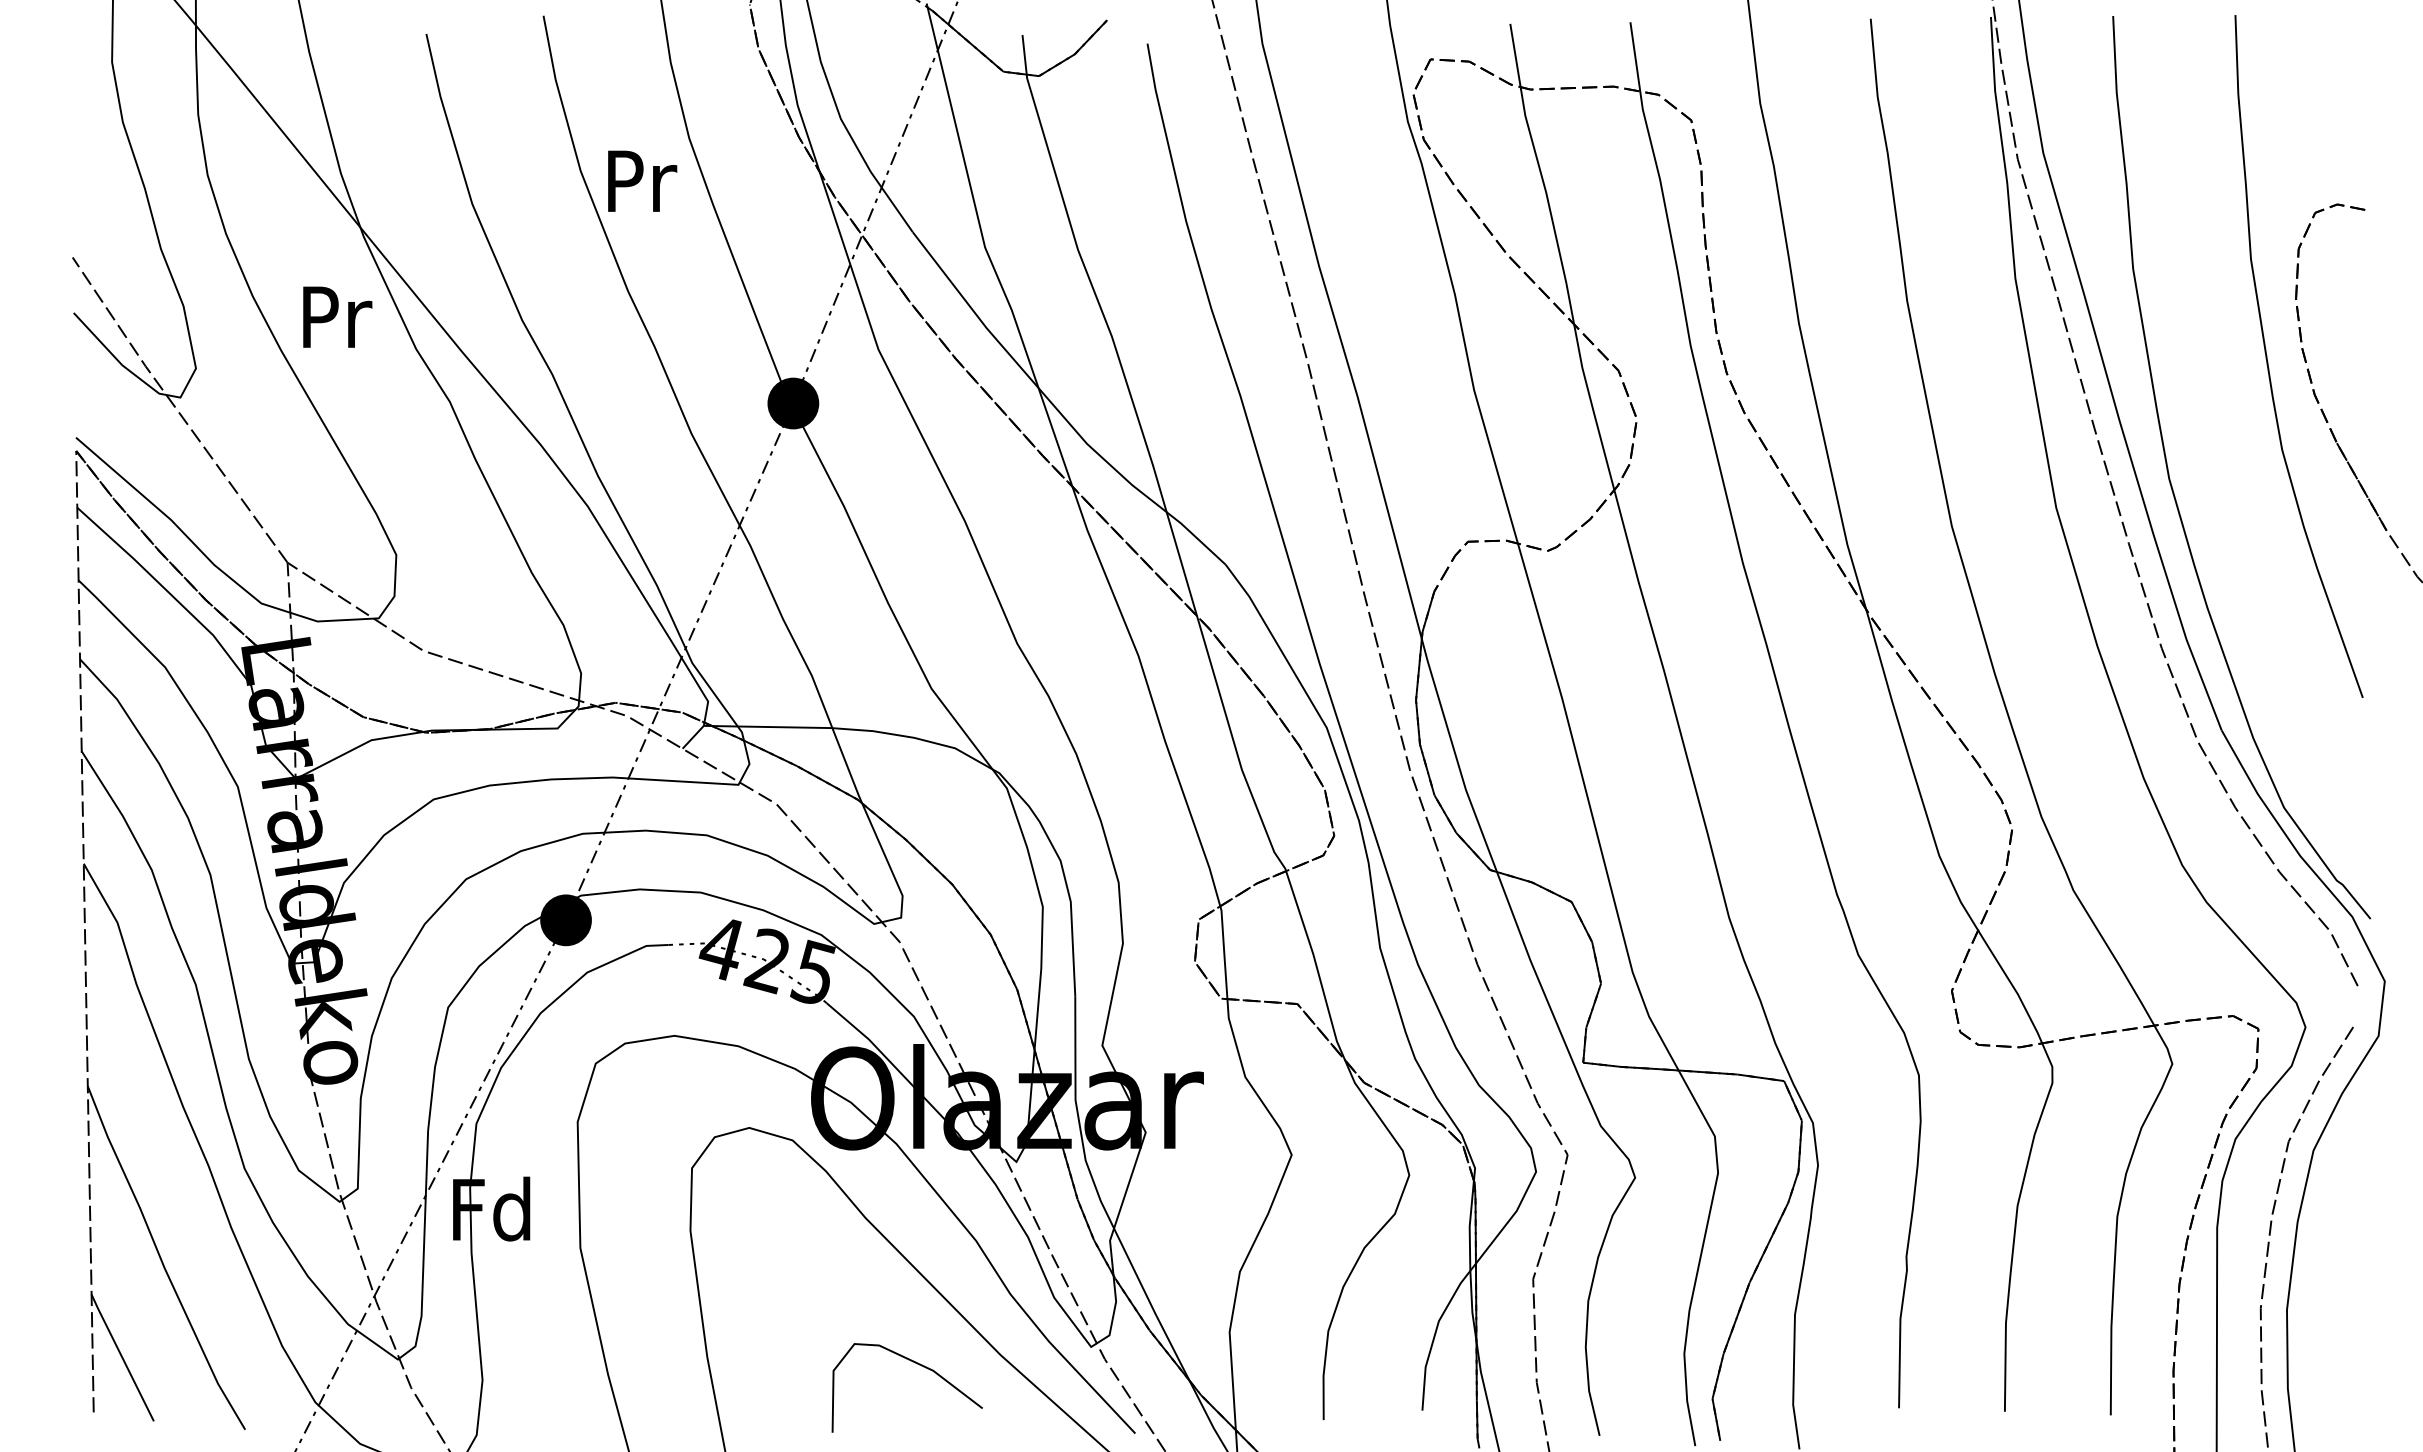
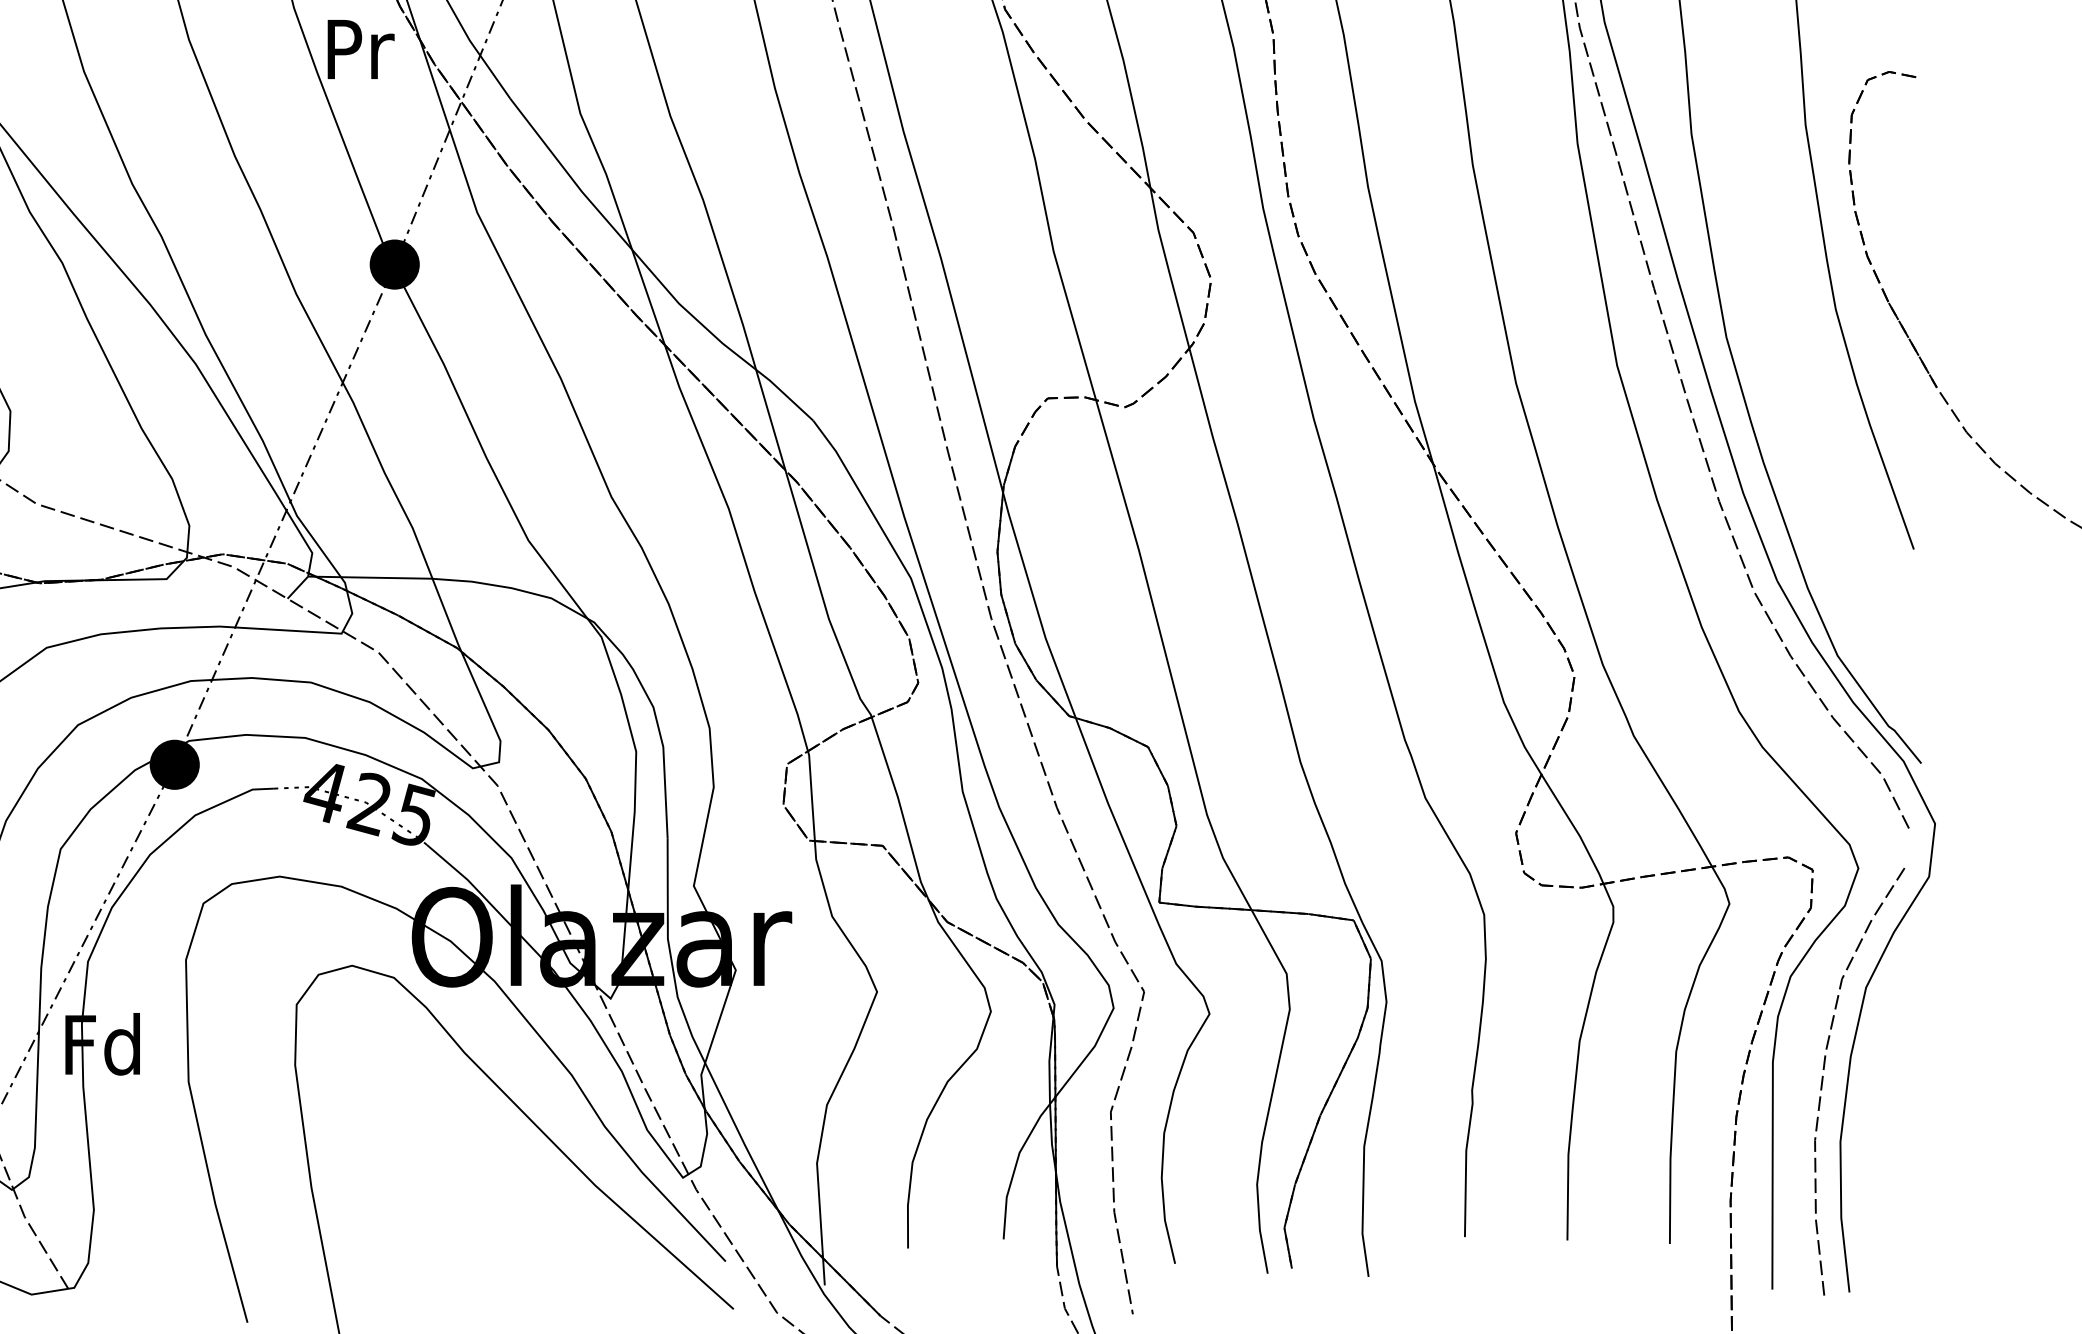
text: (642, 180) -> (361, 48), moved
curve: (917, 1364) -> (514, 1194), removed

